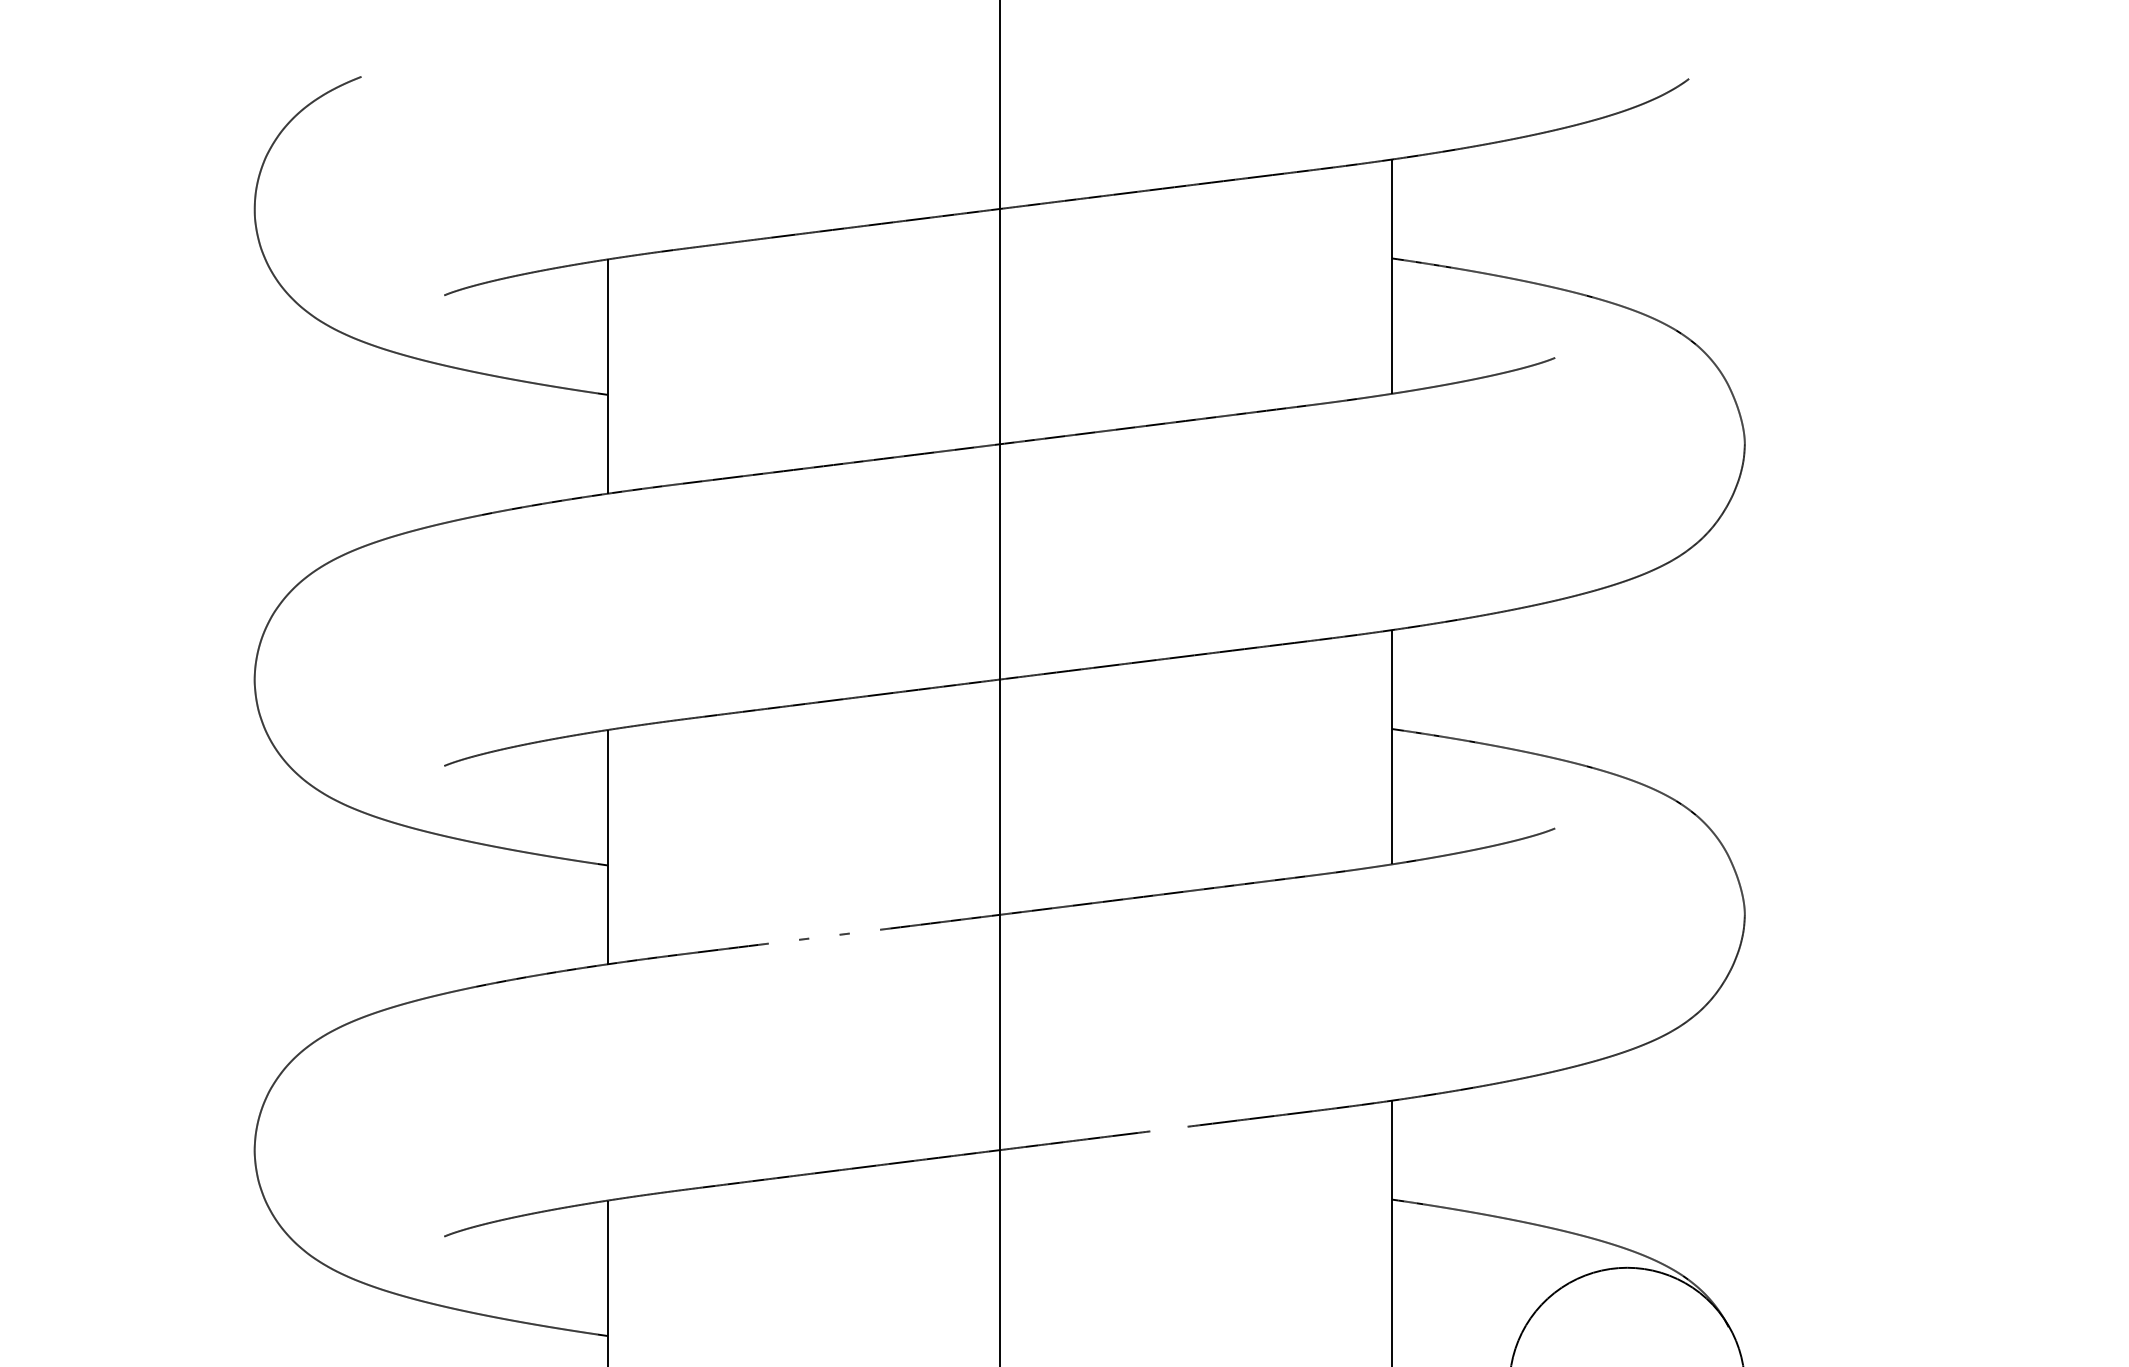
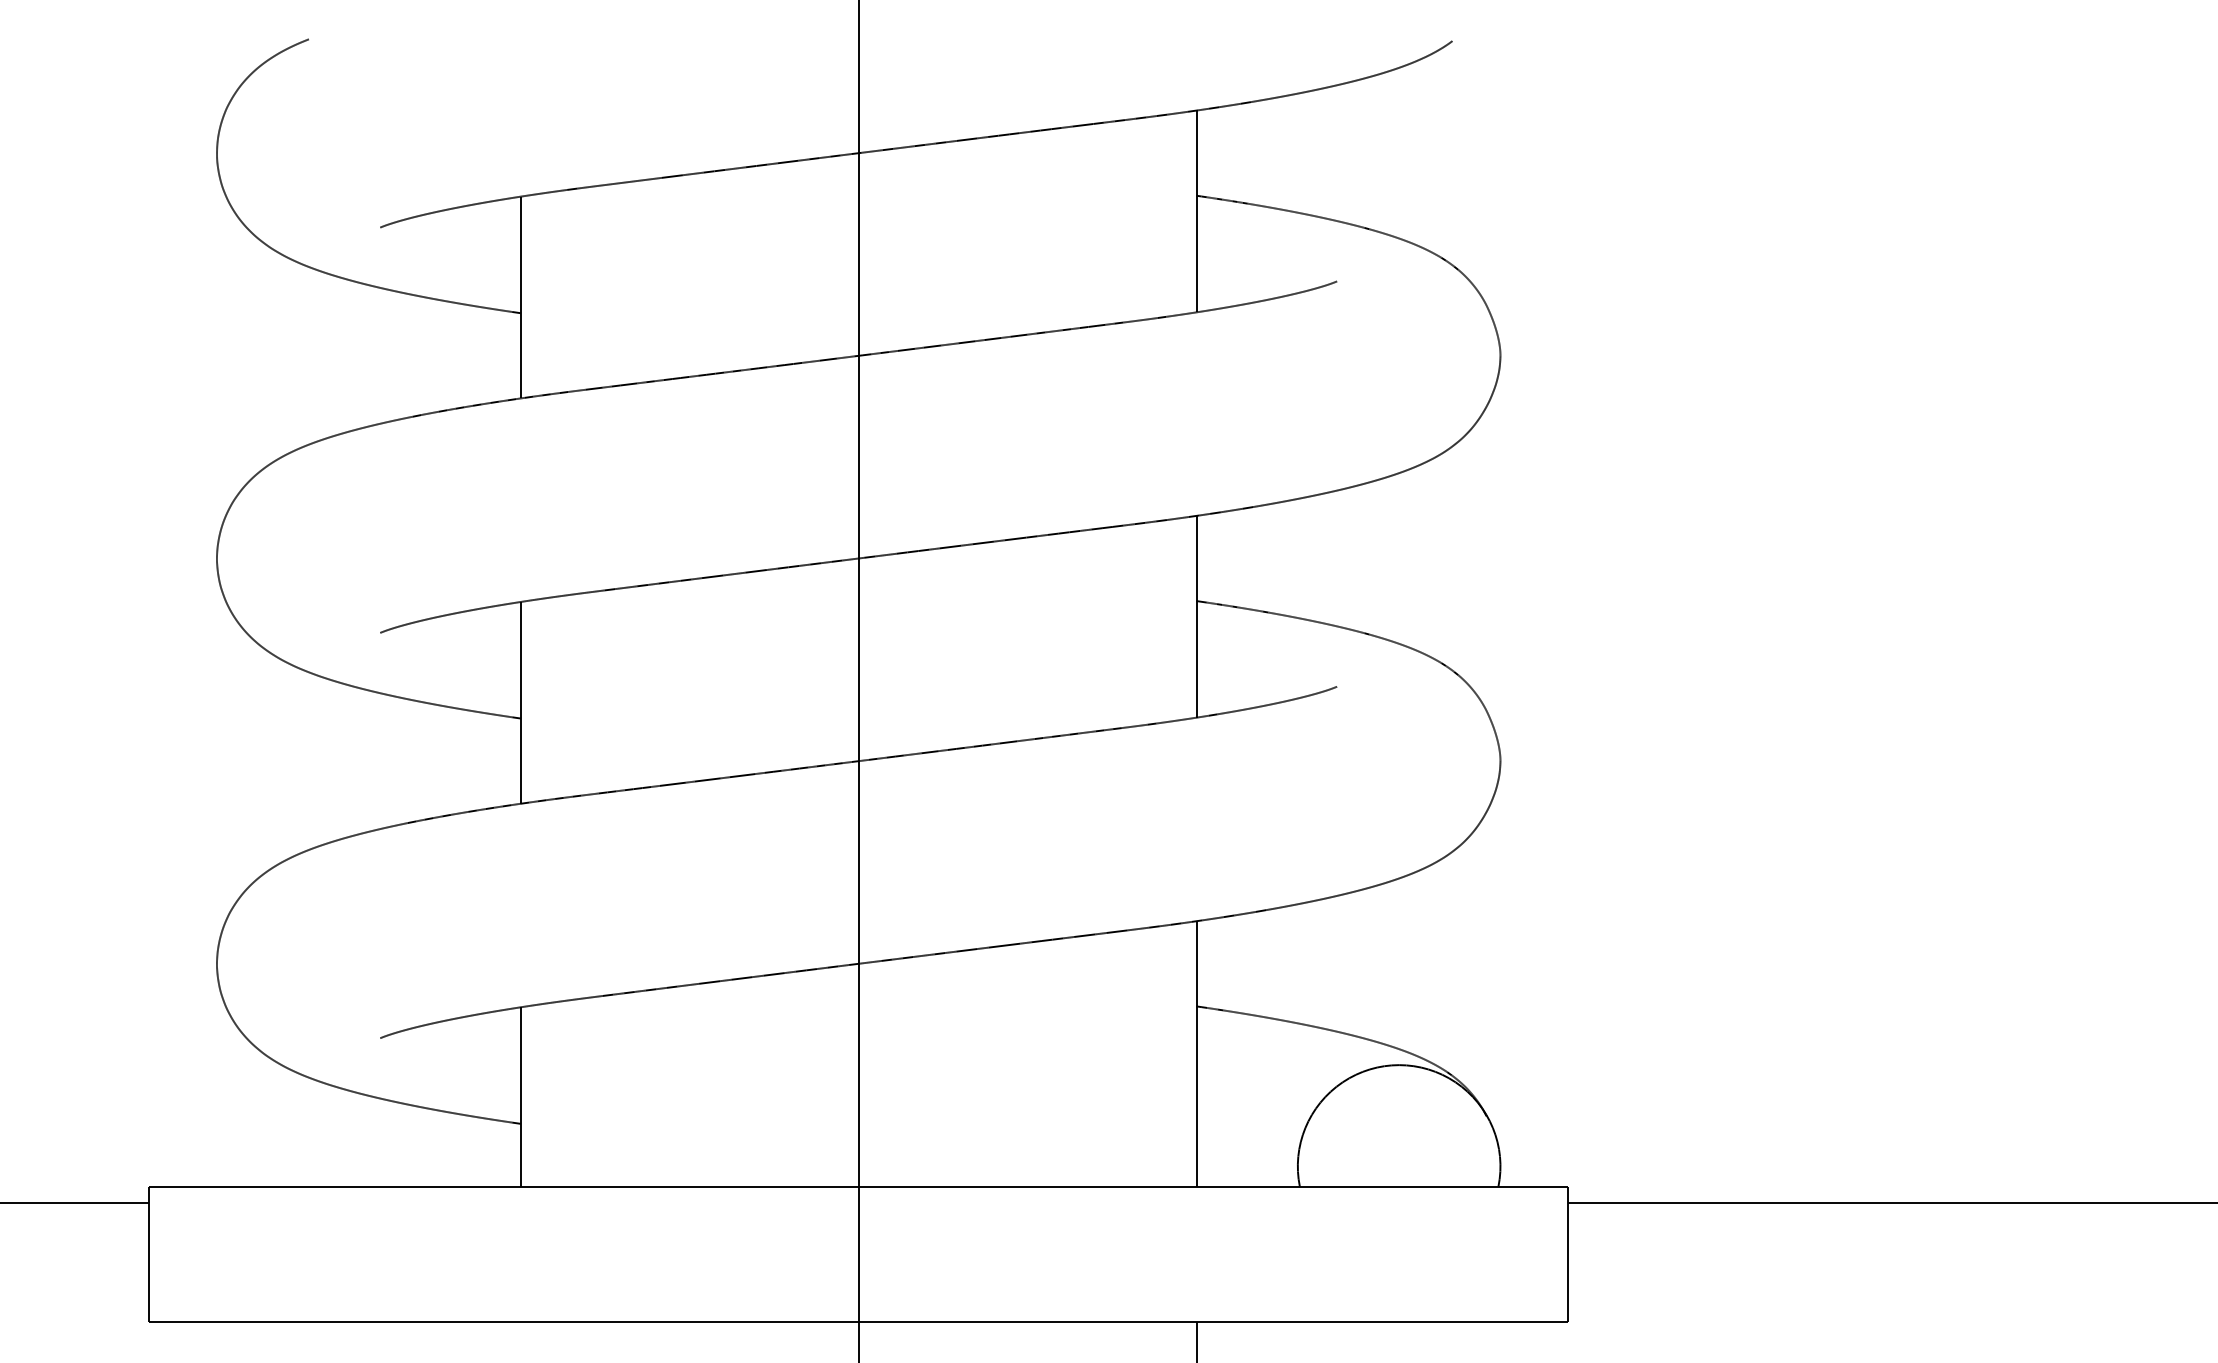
line: (864, 931) -> (742, 775), added
line: (824, 936) -> (707, 779), added
line: (783, 940) -> (672, 783), added
line: (1169, 1128) -> (1004, 945), added

